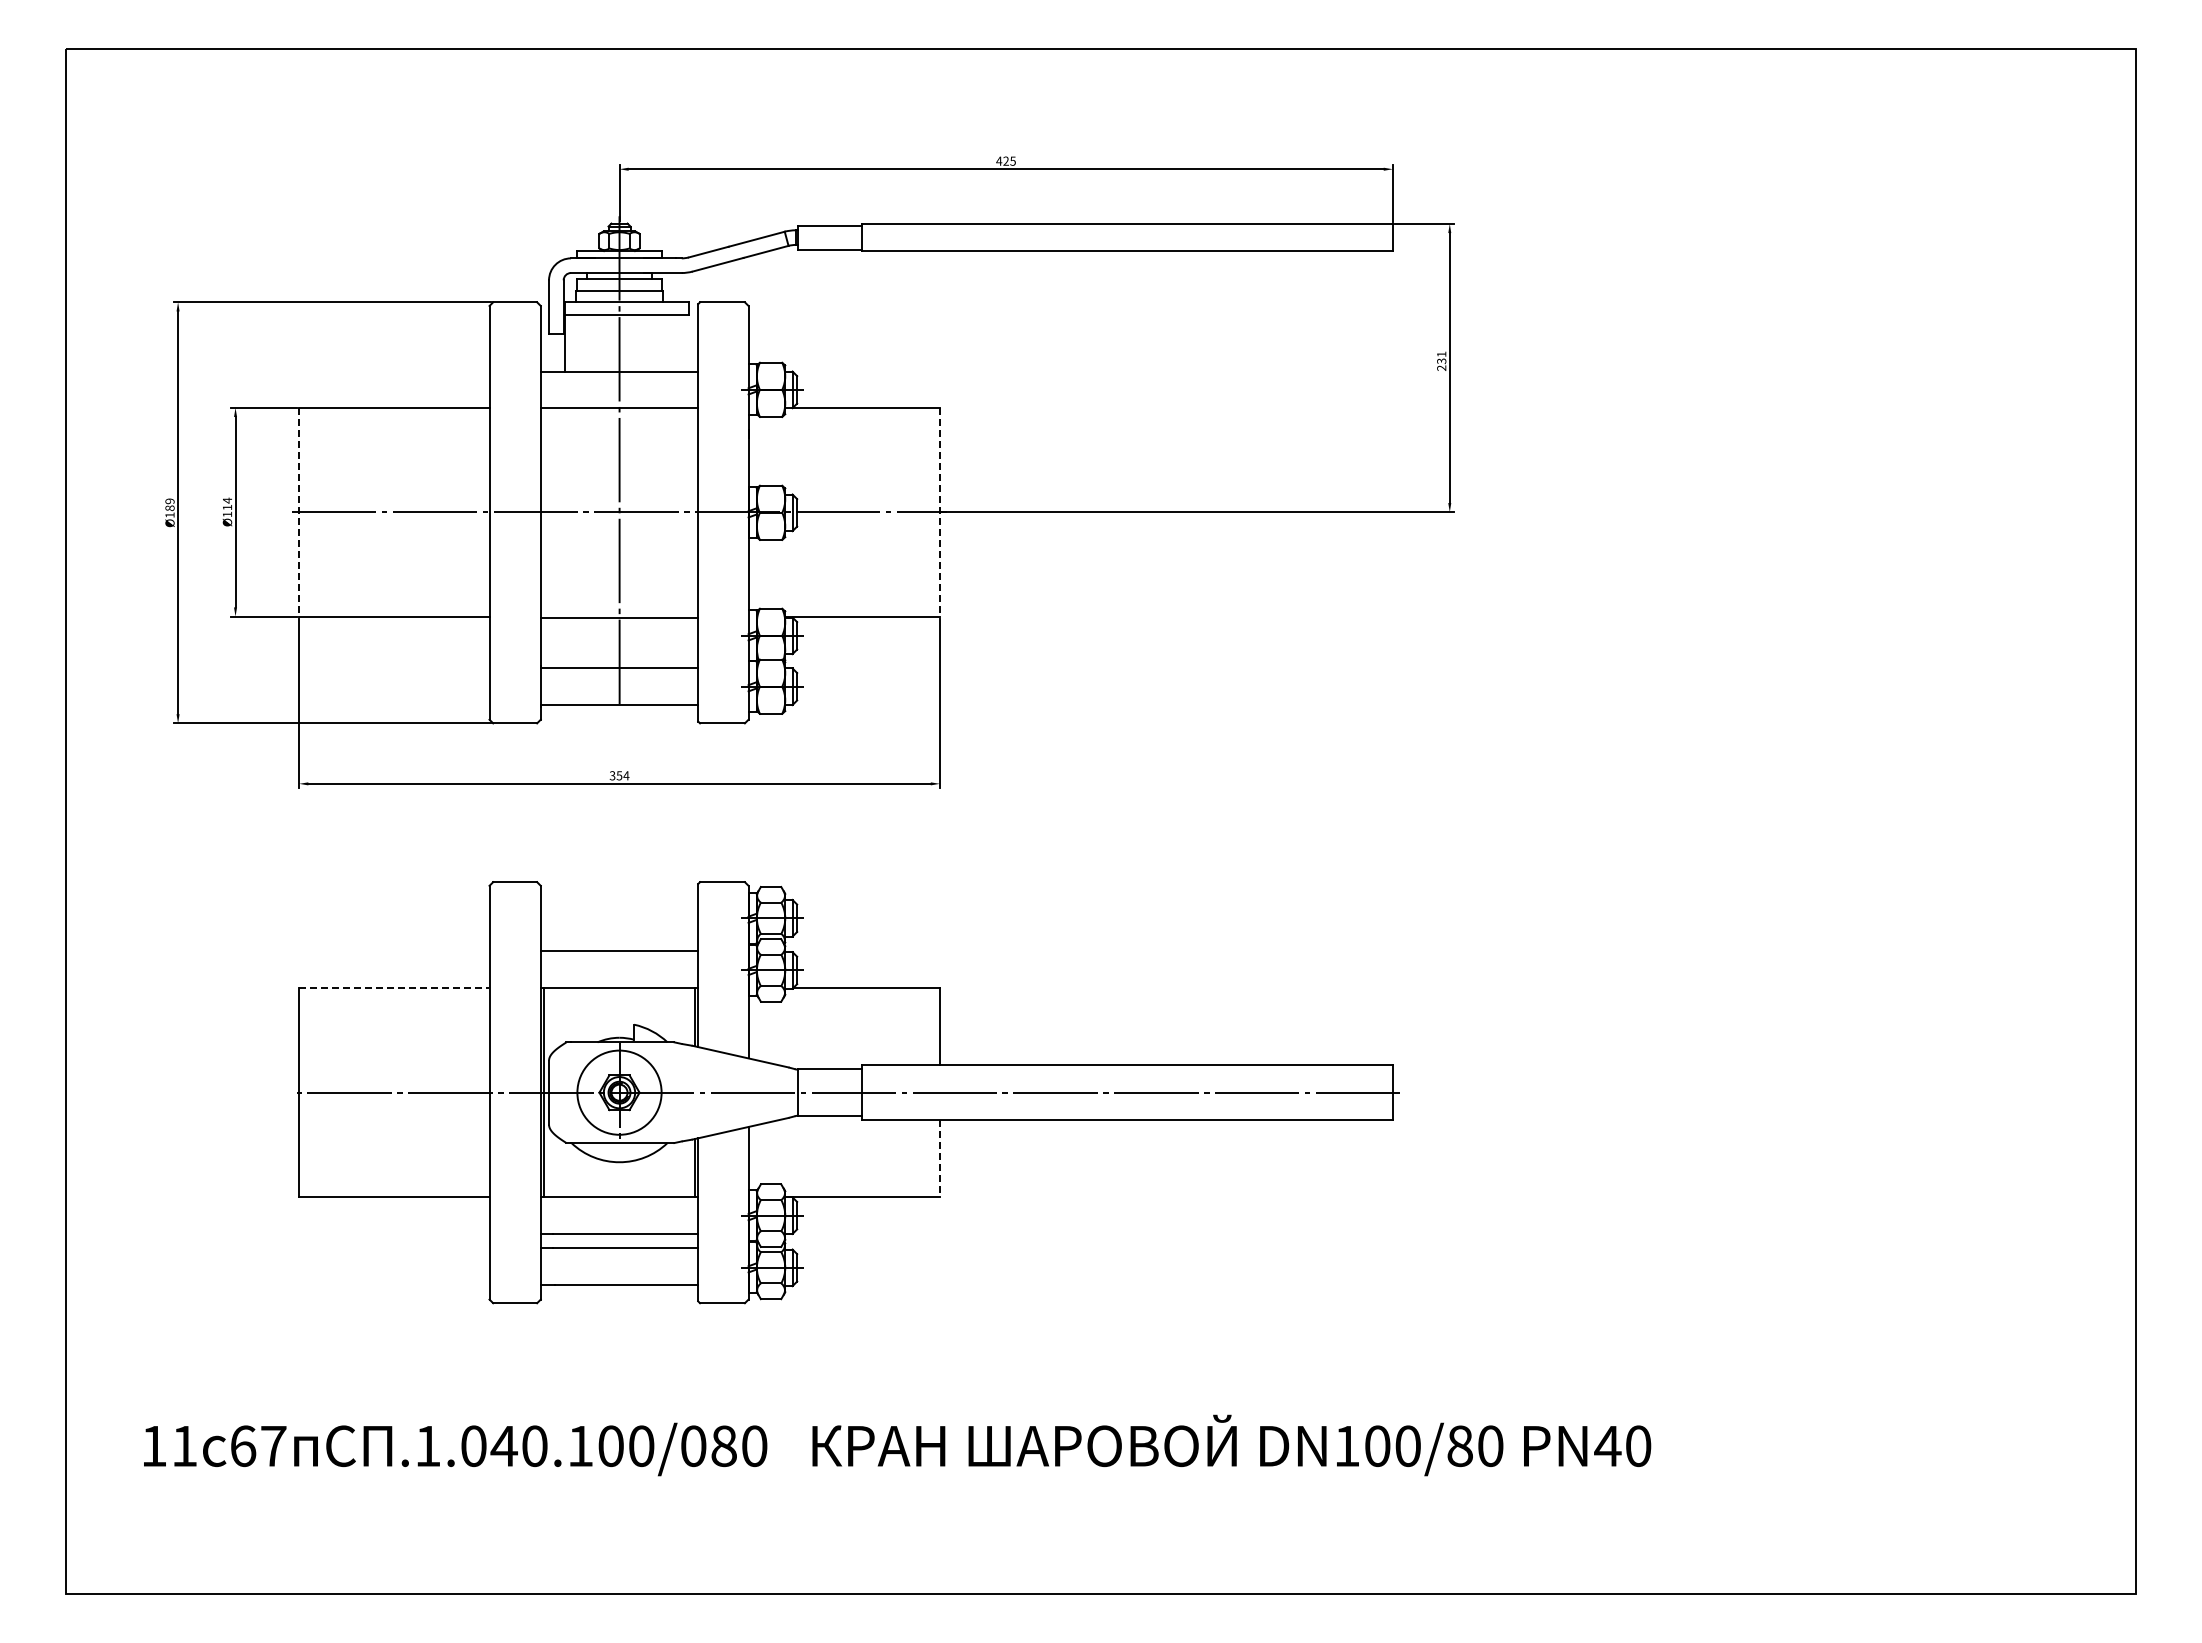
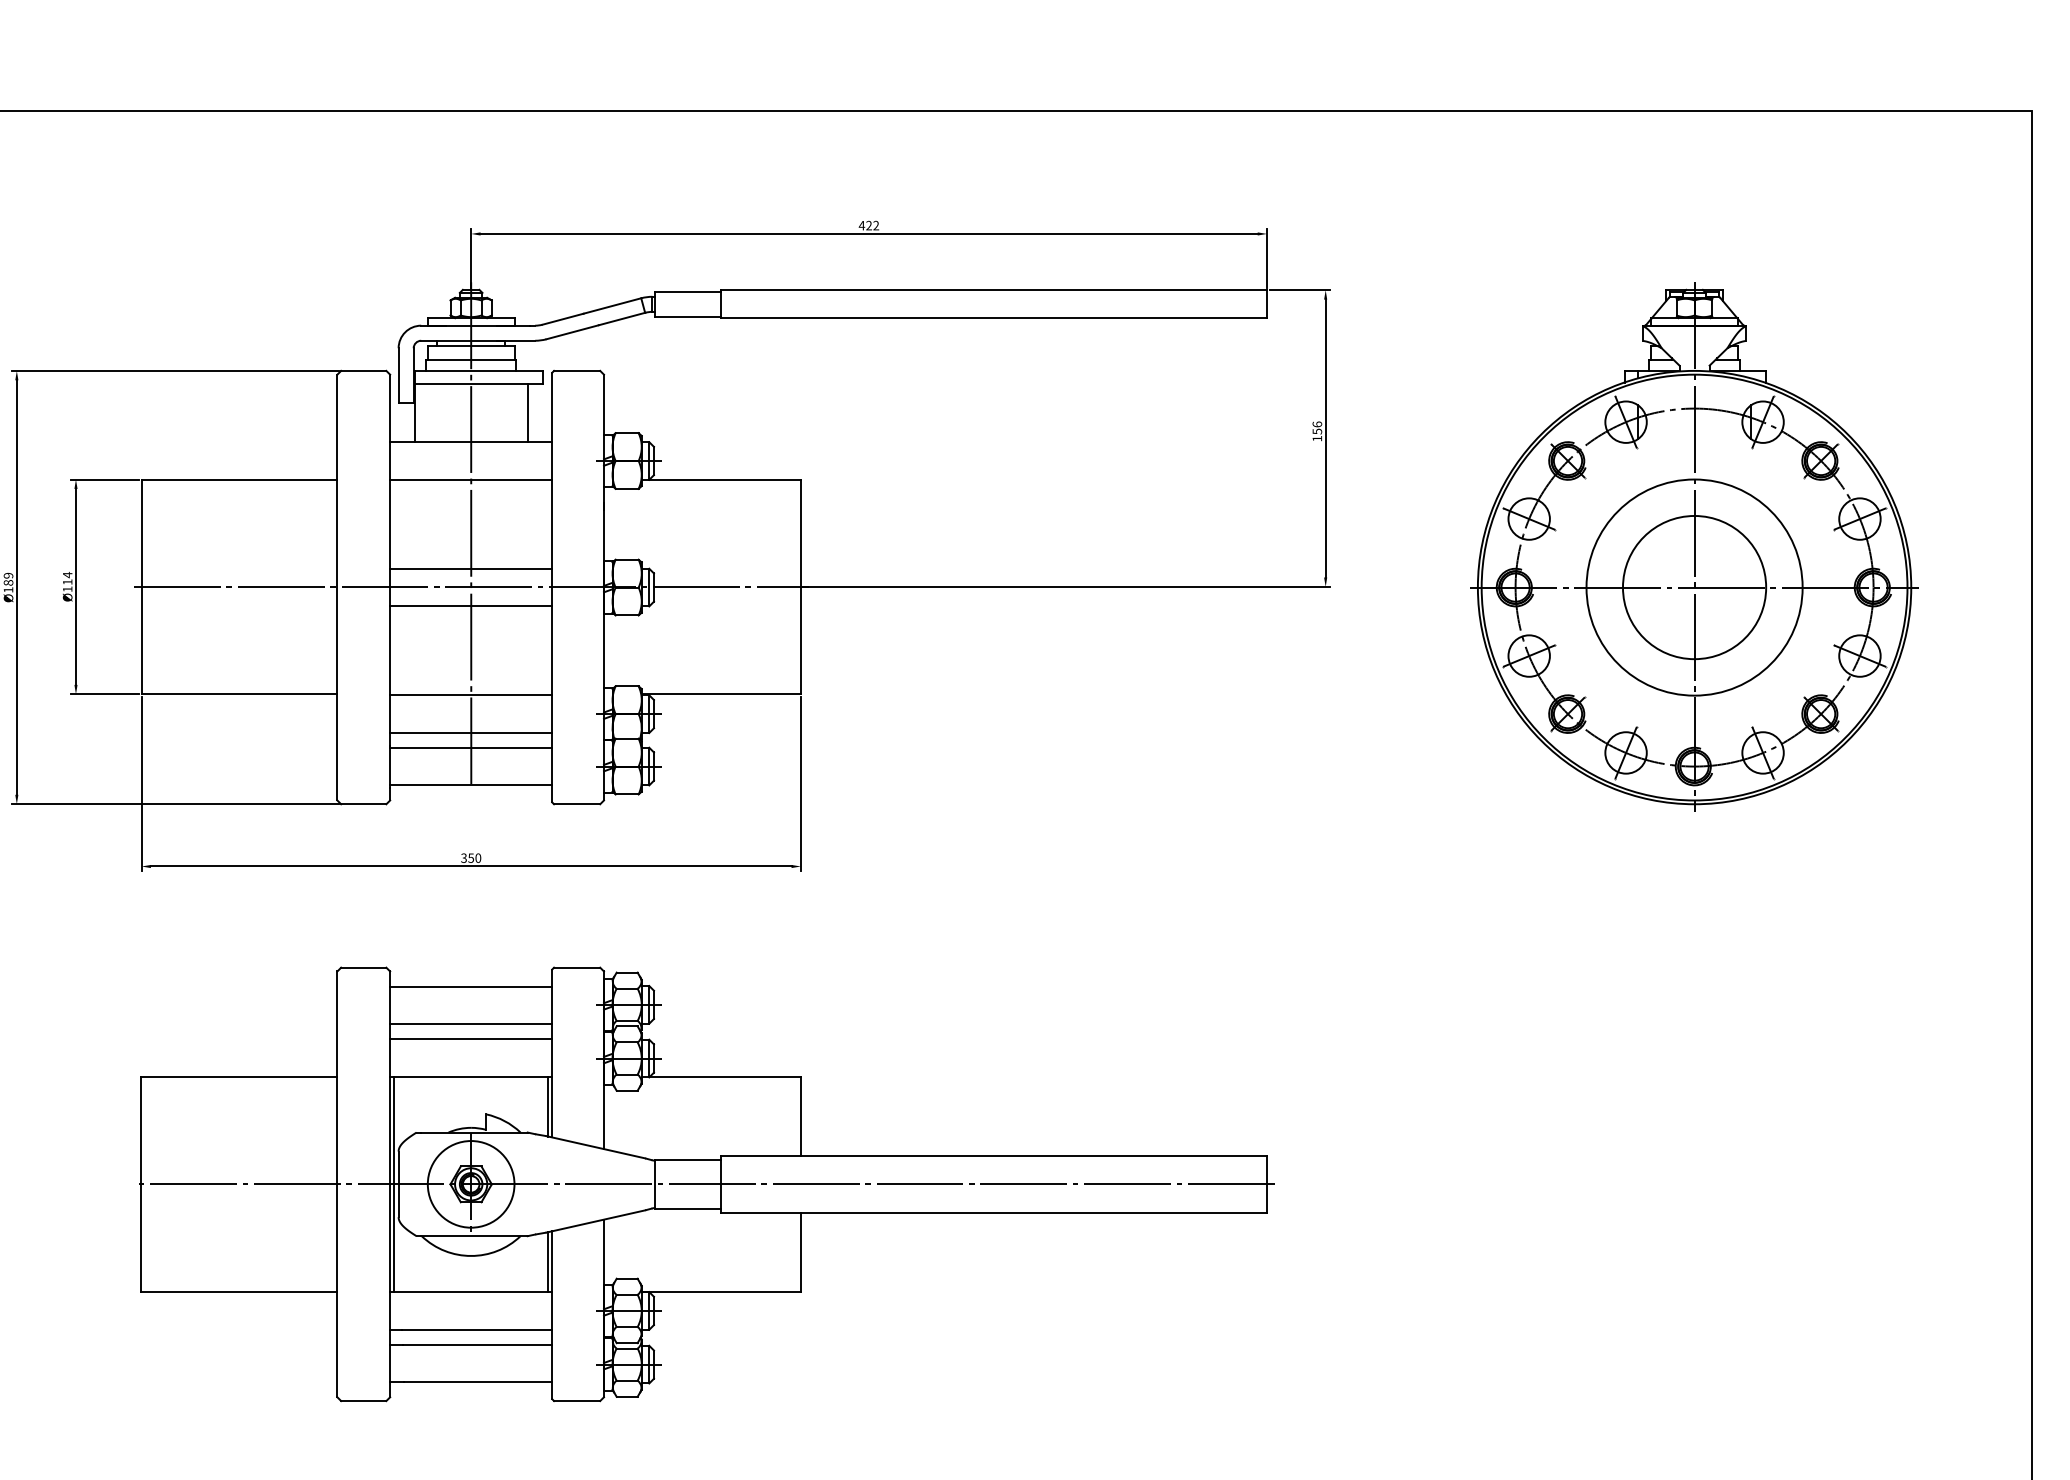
text: (1012, 160) -> (875, 224), 425 -> 422
line: (674, 343) -> (527, 413), added
text: (1441, 360) -> (1317, 430), 231 -> 156
part: (1807, 473) -> (1693, 547), added
line: (619, 494) -> (471, 568), added
line: (299, 512) -> (141, 587), dashed -> solid
line: (939, 512) -> (800, 587), dashed -> solid
line: (619, 531) -> (471, 606), added
line: (619, 654) -> (471, 733), added
text: (626, 775) -> (478, 857), 354 -> 350
line: (619, 900) -> (471, 986), added
line: (619, 937) -> (471, 1024), added
line: (394, 988) -> (239, 1077), dashed -> solid
line: (939, 1159) -> (800, 1253), dashed -> solid

